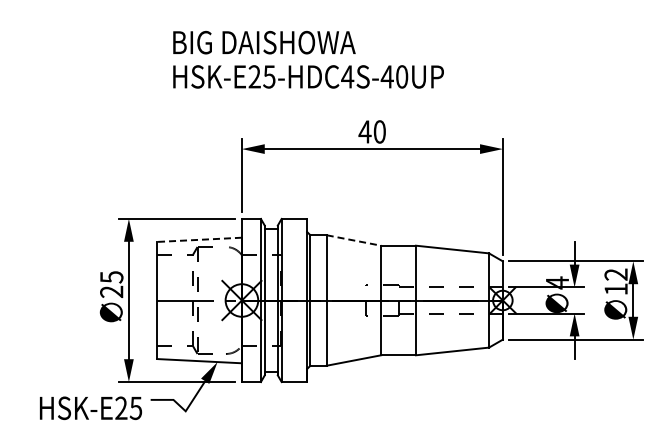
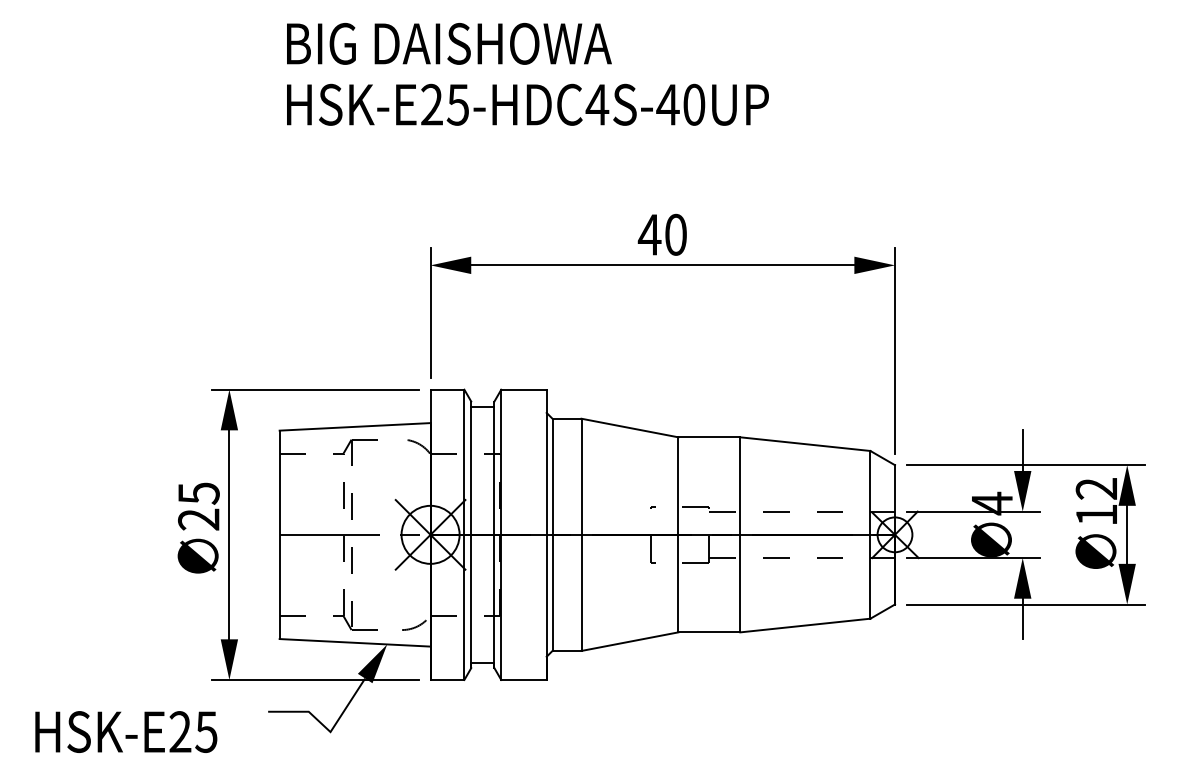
text: (308, 59) -> (527, 73), moved
line: (199, 239) -> (355, 426), dashed -> solid
line: (353, 240) -> (629, 428), dashed -> solid
text: (90, 407) -> (125, 730), moved

